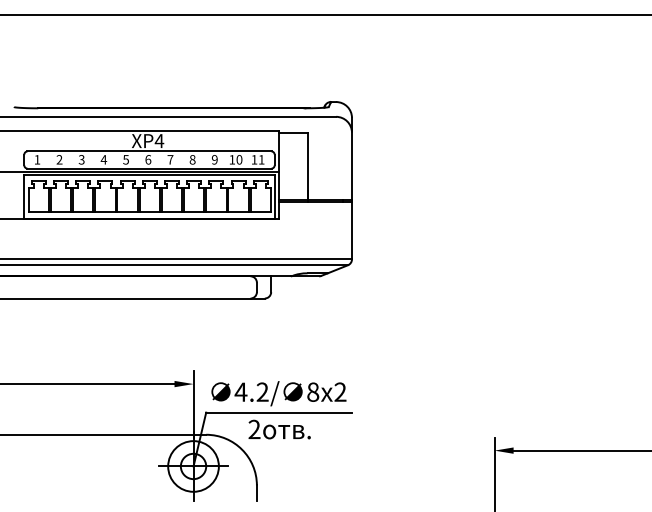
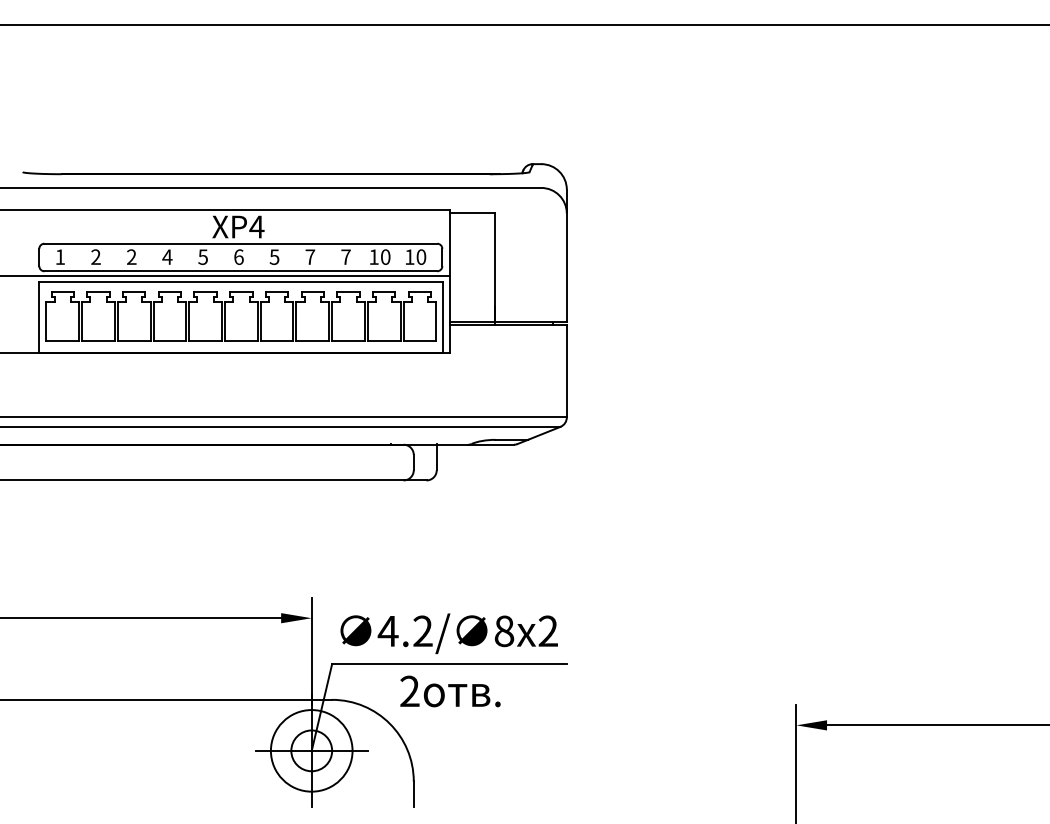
text: (170, 159) -> (274, 256), 7 -> 5
text: (192, 159) -> (310, 256), 8 -> 7
text: (214, 159) -> (345, 256), 9 -> 7
text: (261, 159) -> (421, 256), 11 -> 10
text: (81, 160) -> (131, 258), 3 -> 2

